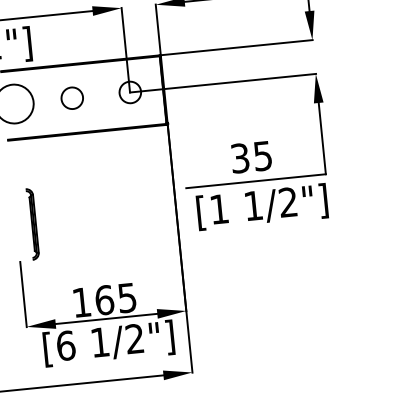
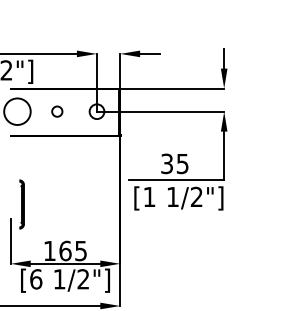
circle: (72, 97) -> (57, 111), size x0.7
part: (32, 224) -> (21, 204), moved

